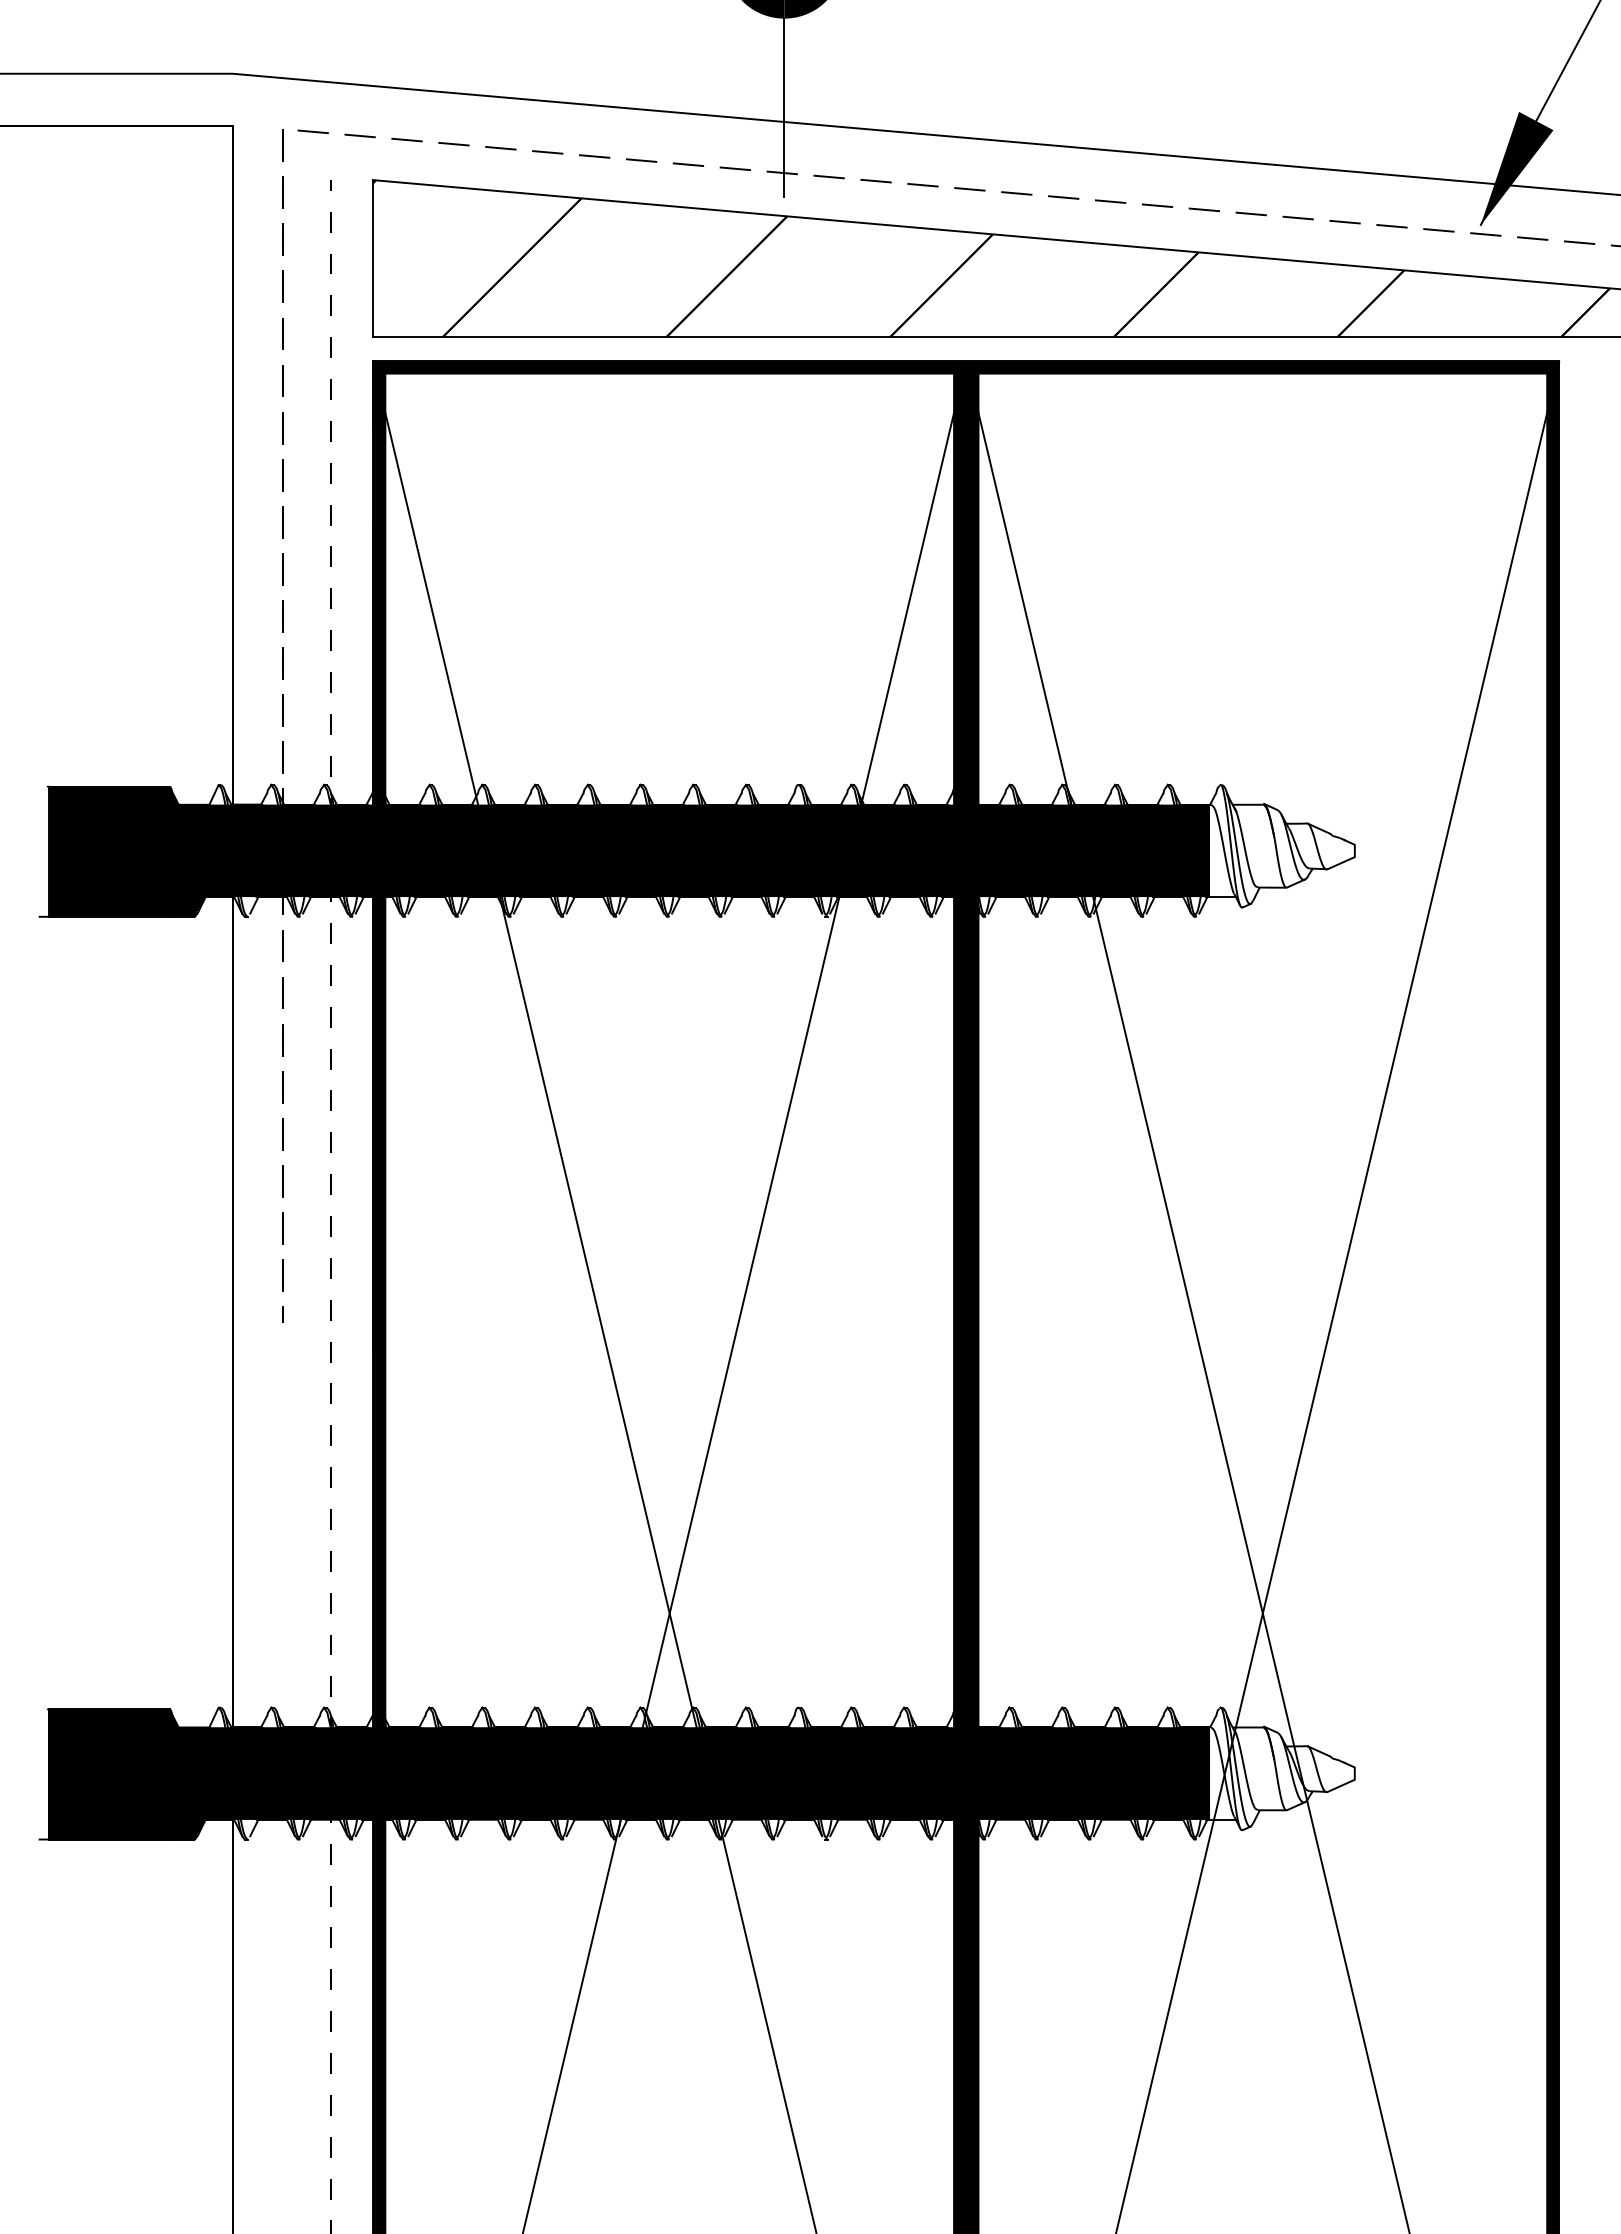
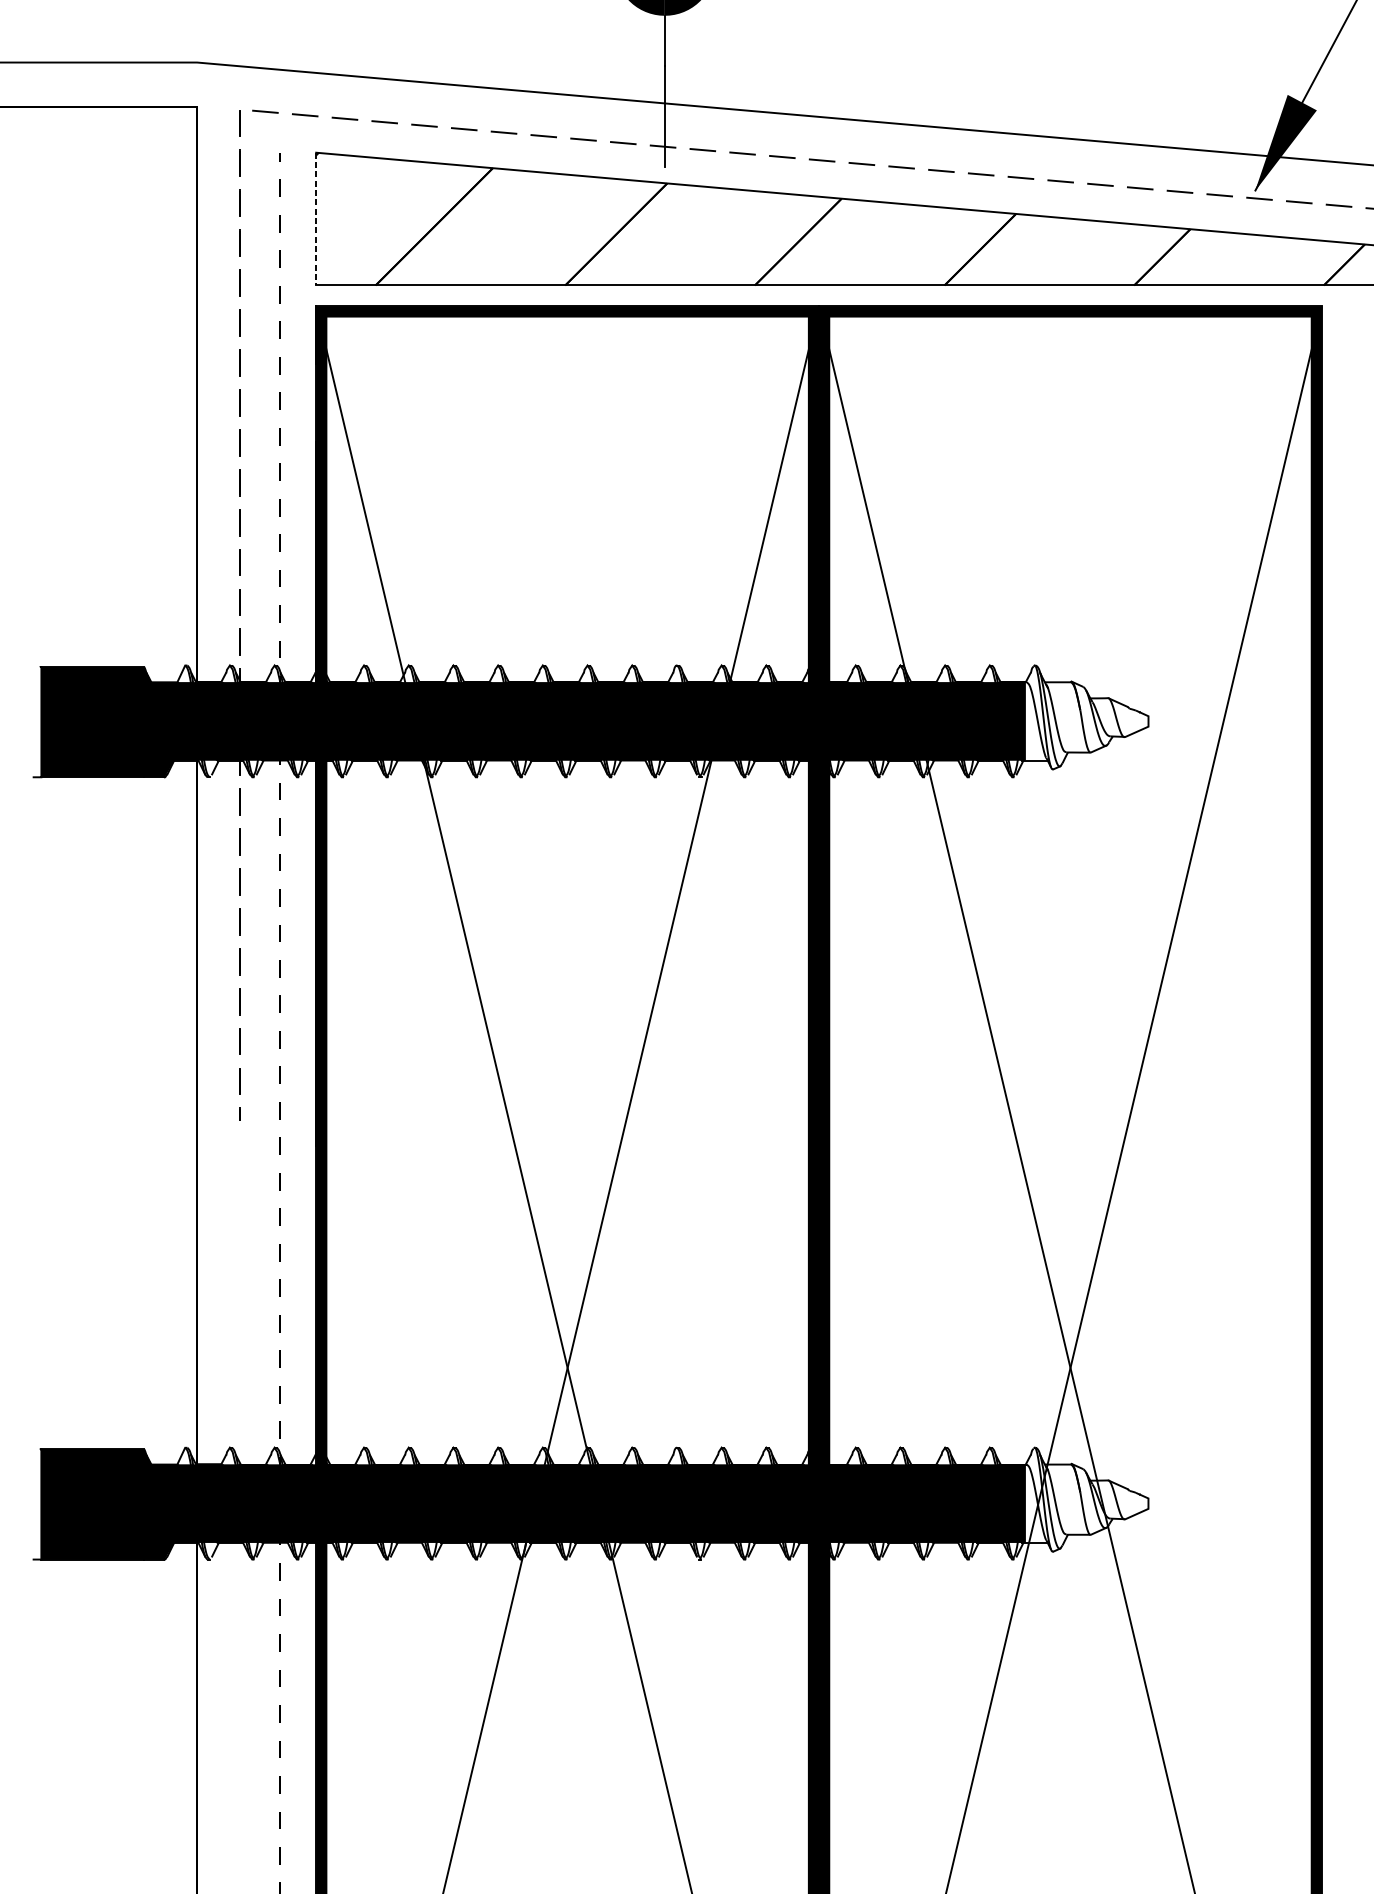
line: (373, 258) -> (316, 219), solid -> dashed

